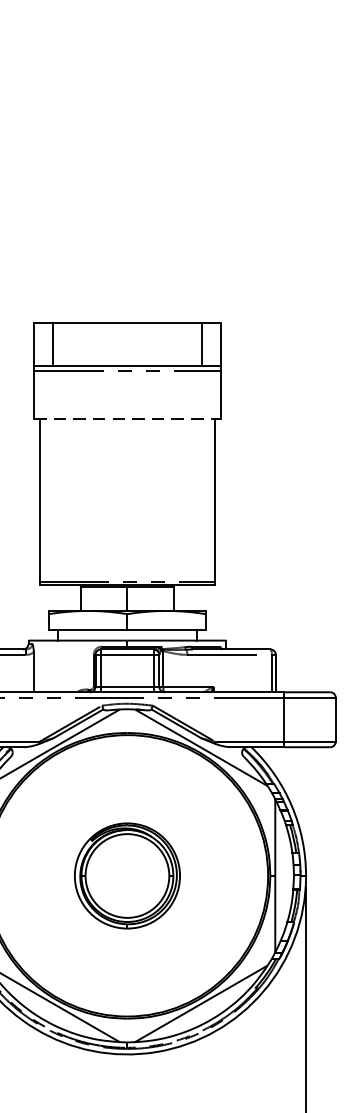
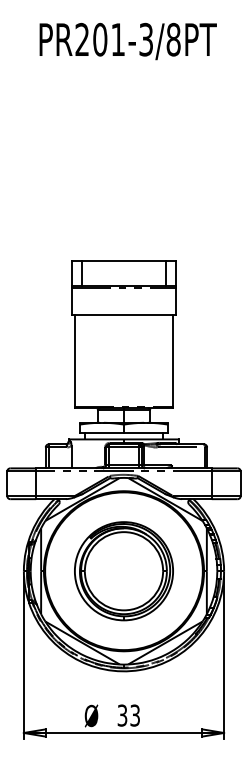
line: (128, 419) -> (124, 315), dashed -> solid
part: (126, 876) -> (123, 571), size x1.67

